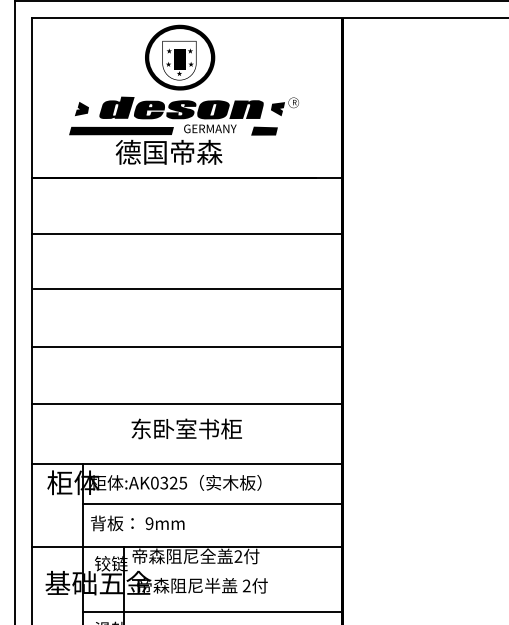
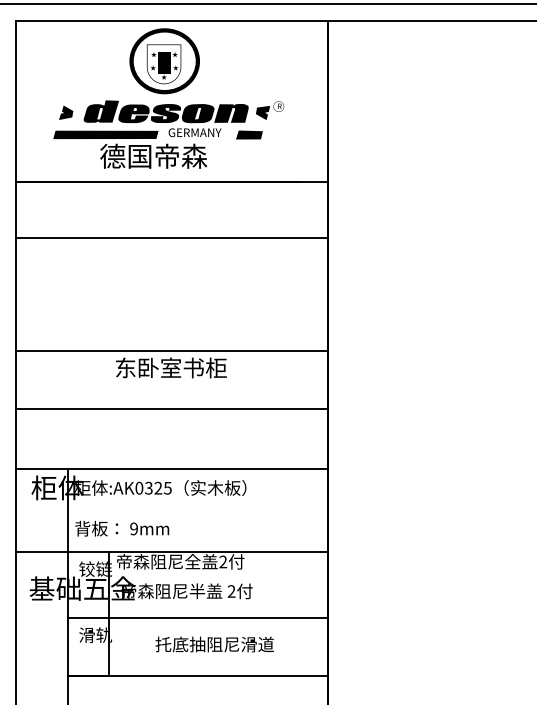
line: (188, 289) -> (173, 293), removed
text: (186, 428) -> (171, 367), moved
line: (212, 504) -> (197, 509), removed

